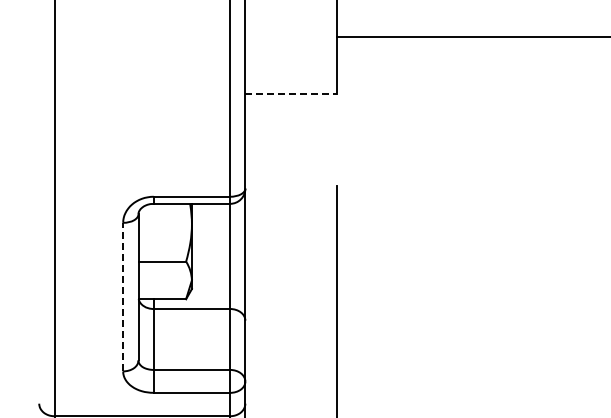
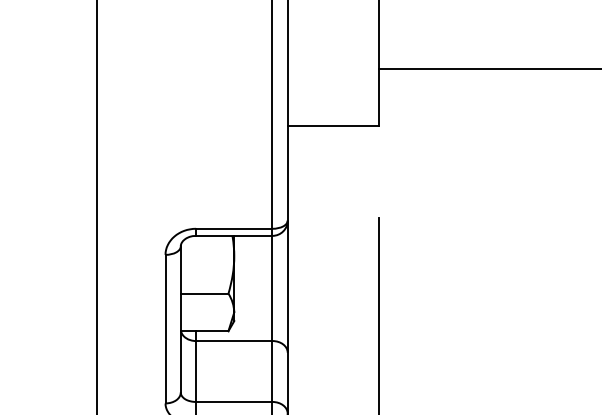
line: (291, 94) -> (333, 126), dashed -> solid
line: (123, 296) -> (165, 328), dashed -> solid

